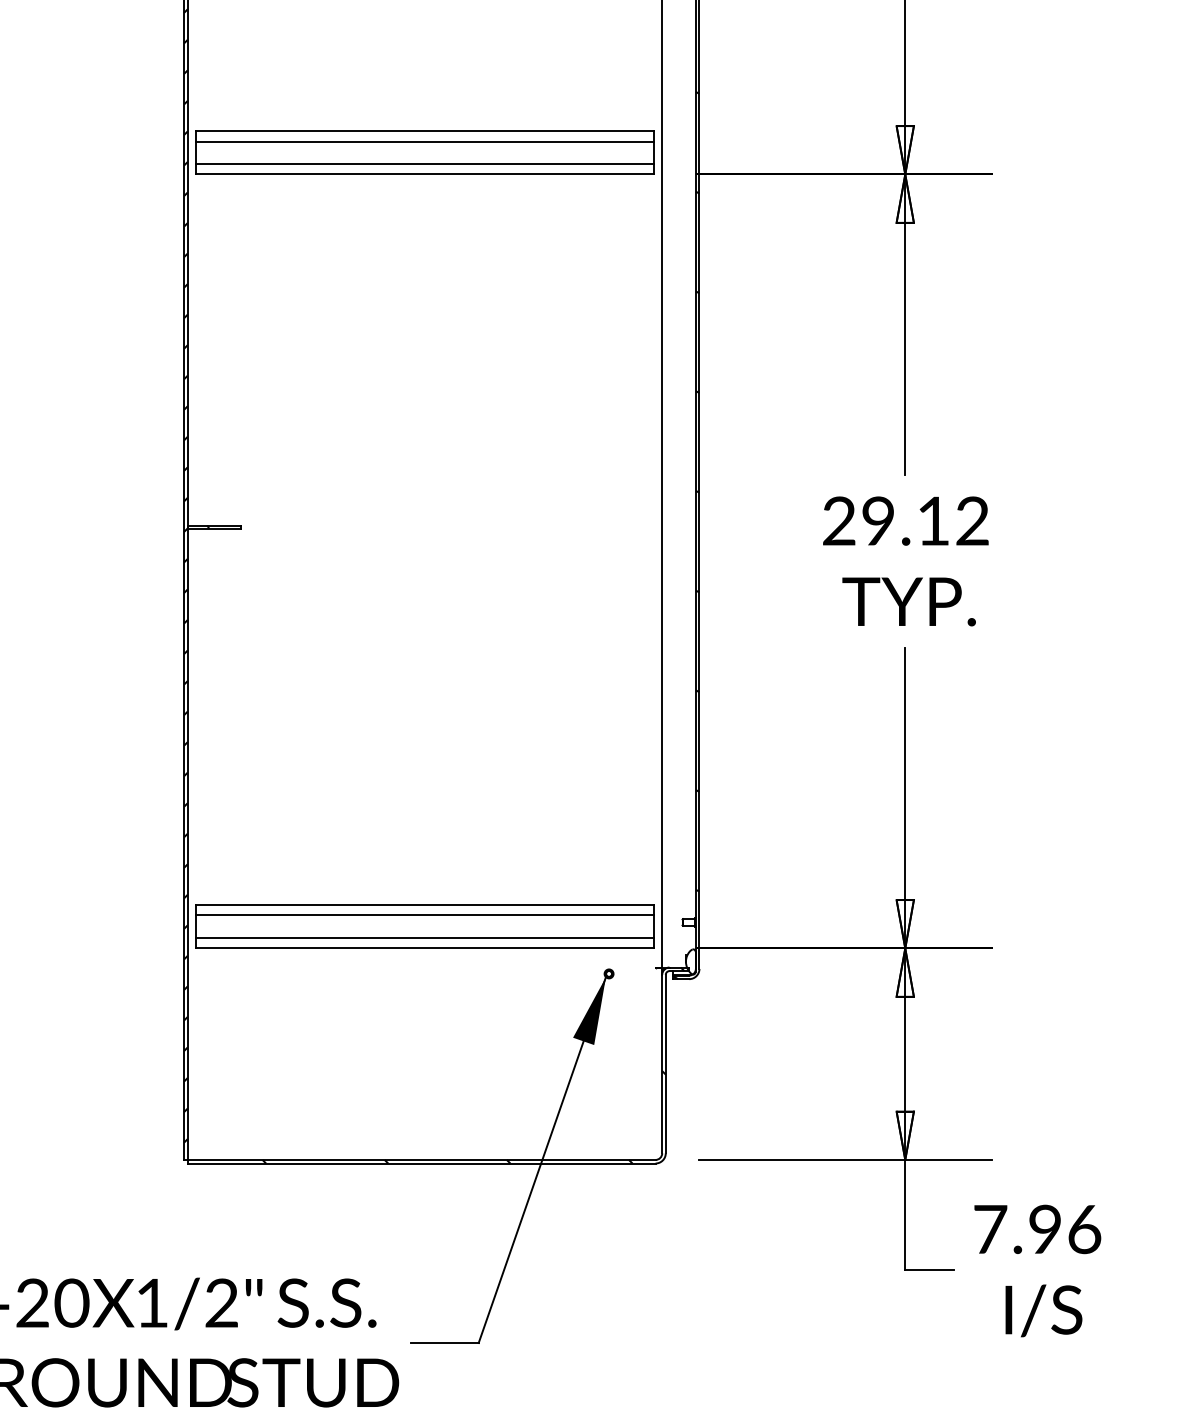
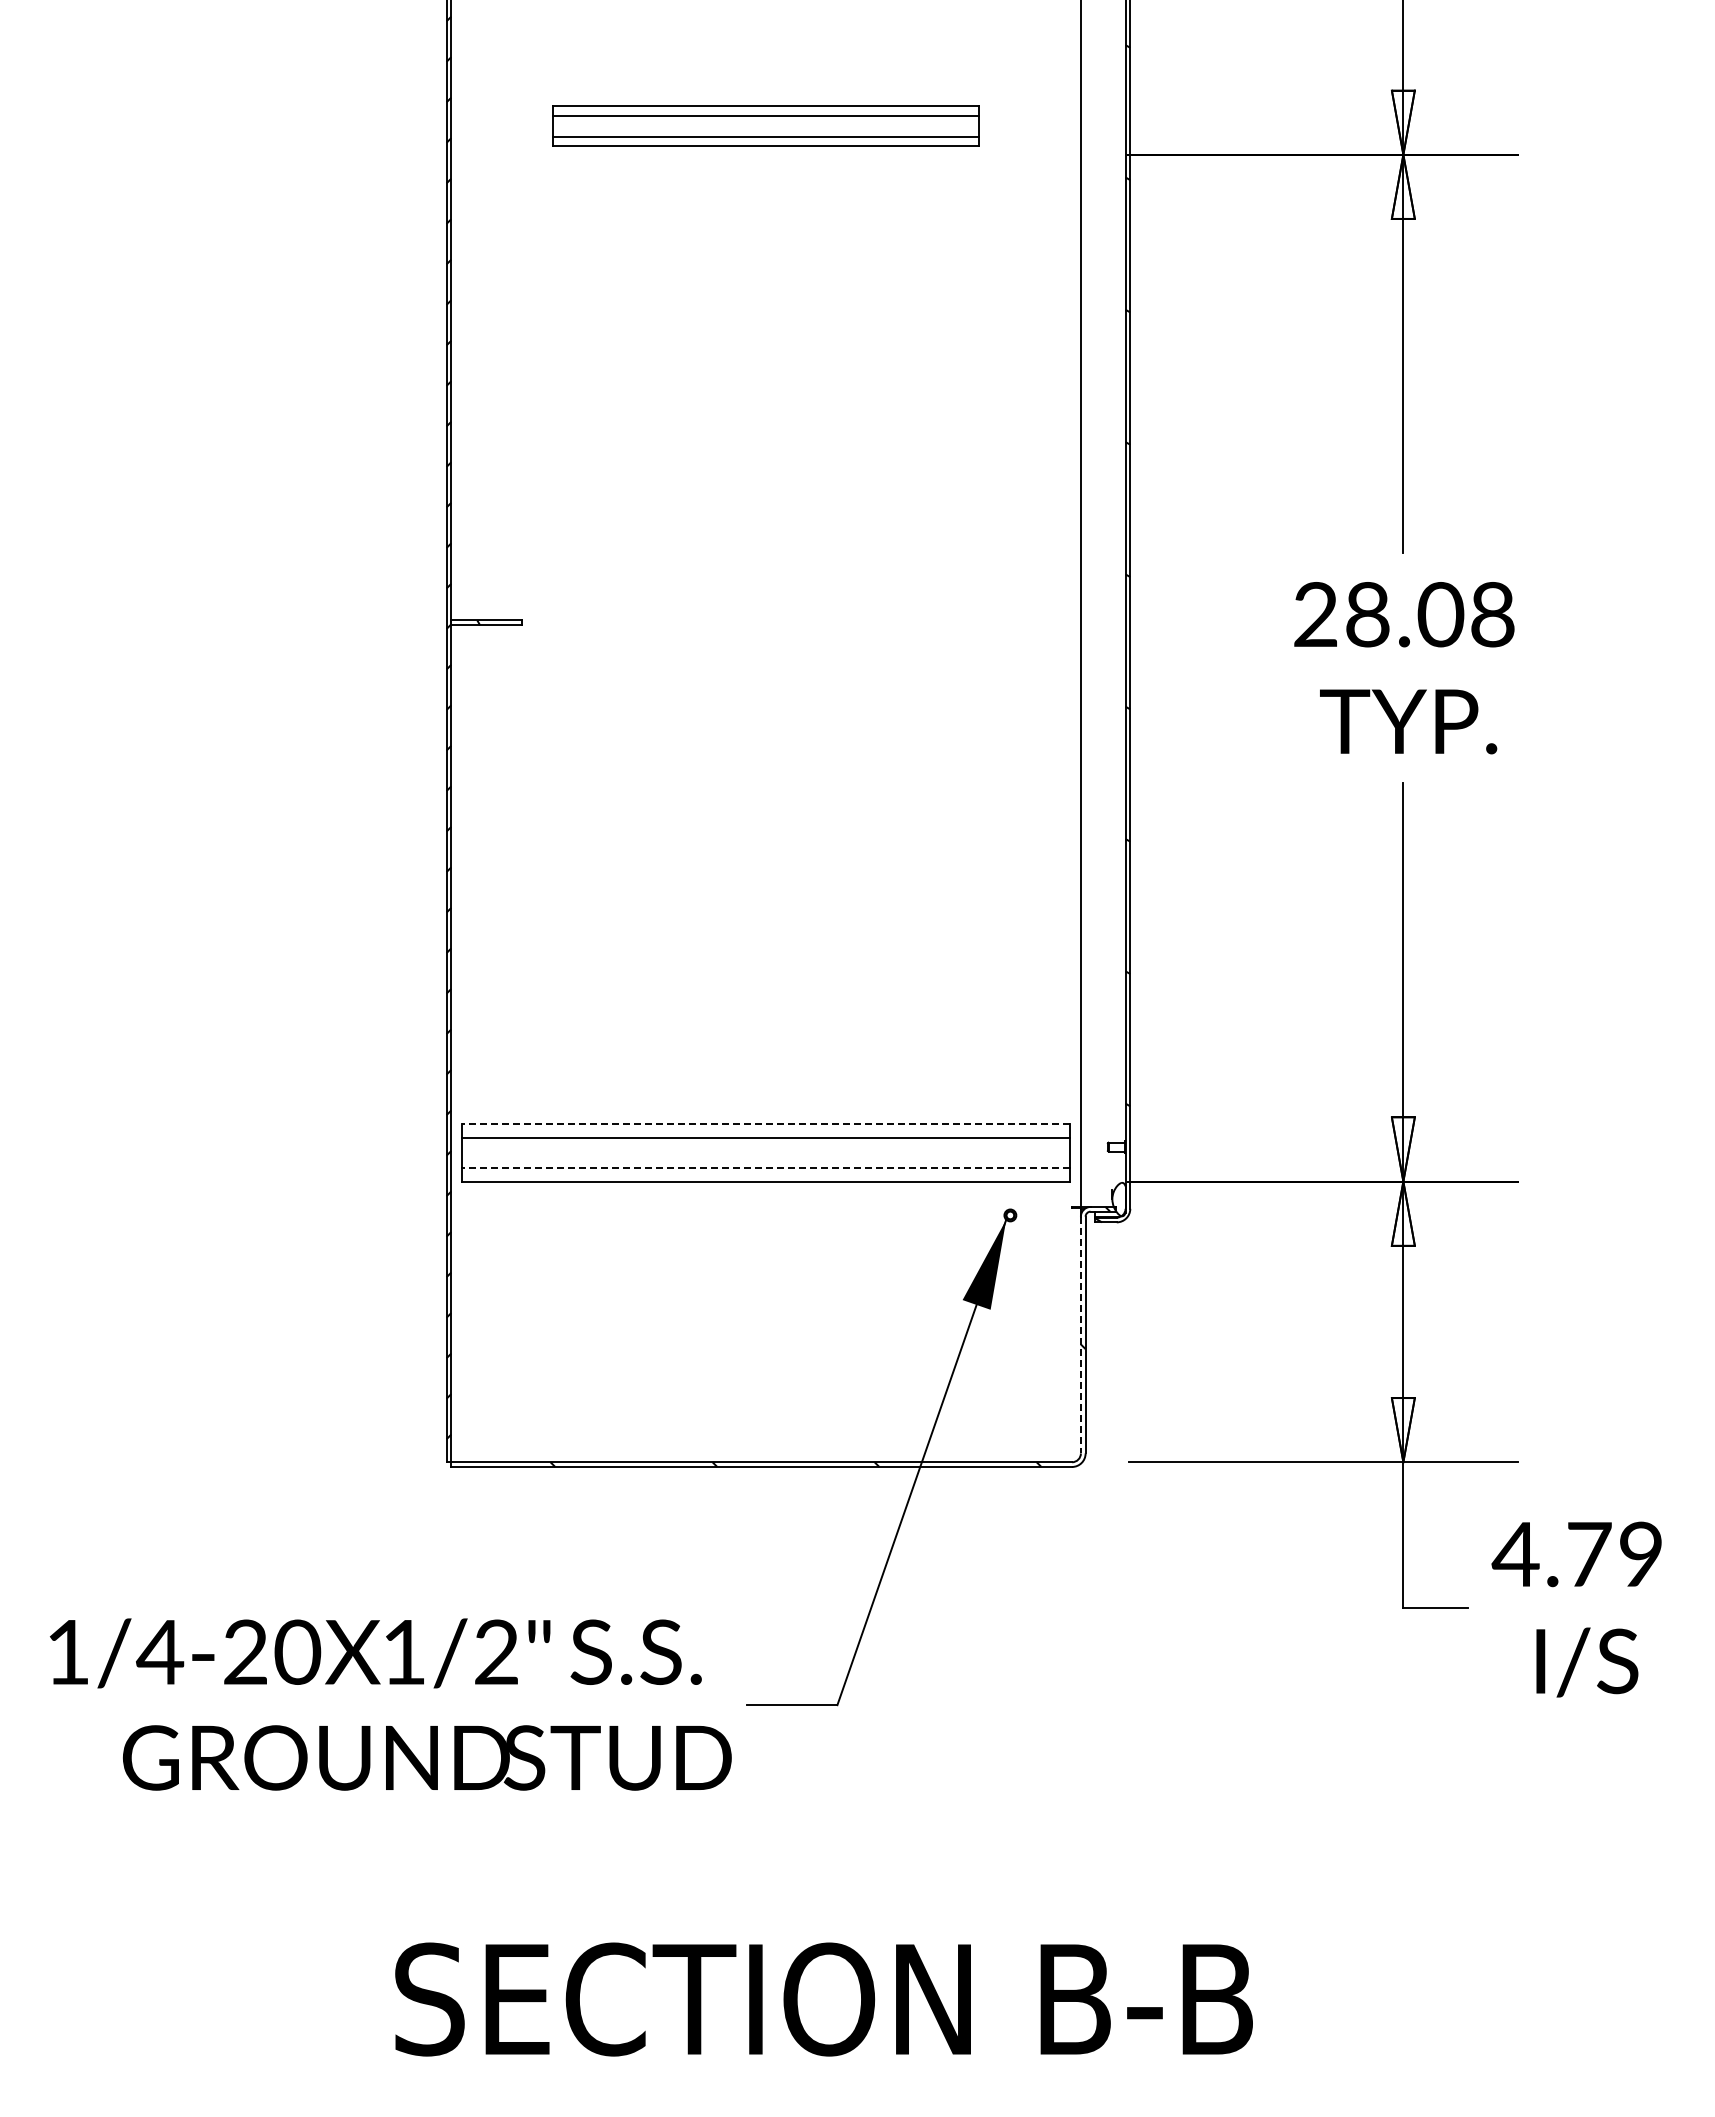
part: (424, 152) -> (765, 125), size x0.7
text: (925, 521) -> (1430, 614), 29.12 -> 28.08
line: (424, 905) -> (765, 1124), solid -> dashed
line: (424, 938) -> (765, 1168), solid -> dashed
line: (661, 1064) -> (1080, 1335), solid -> dashed
text: (1036, 1229) -> (1577, 1554), 7.96 -> 4.79

